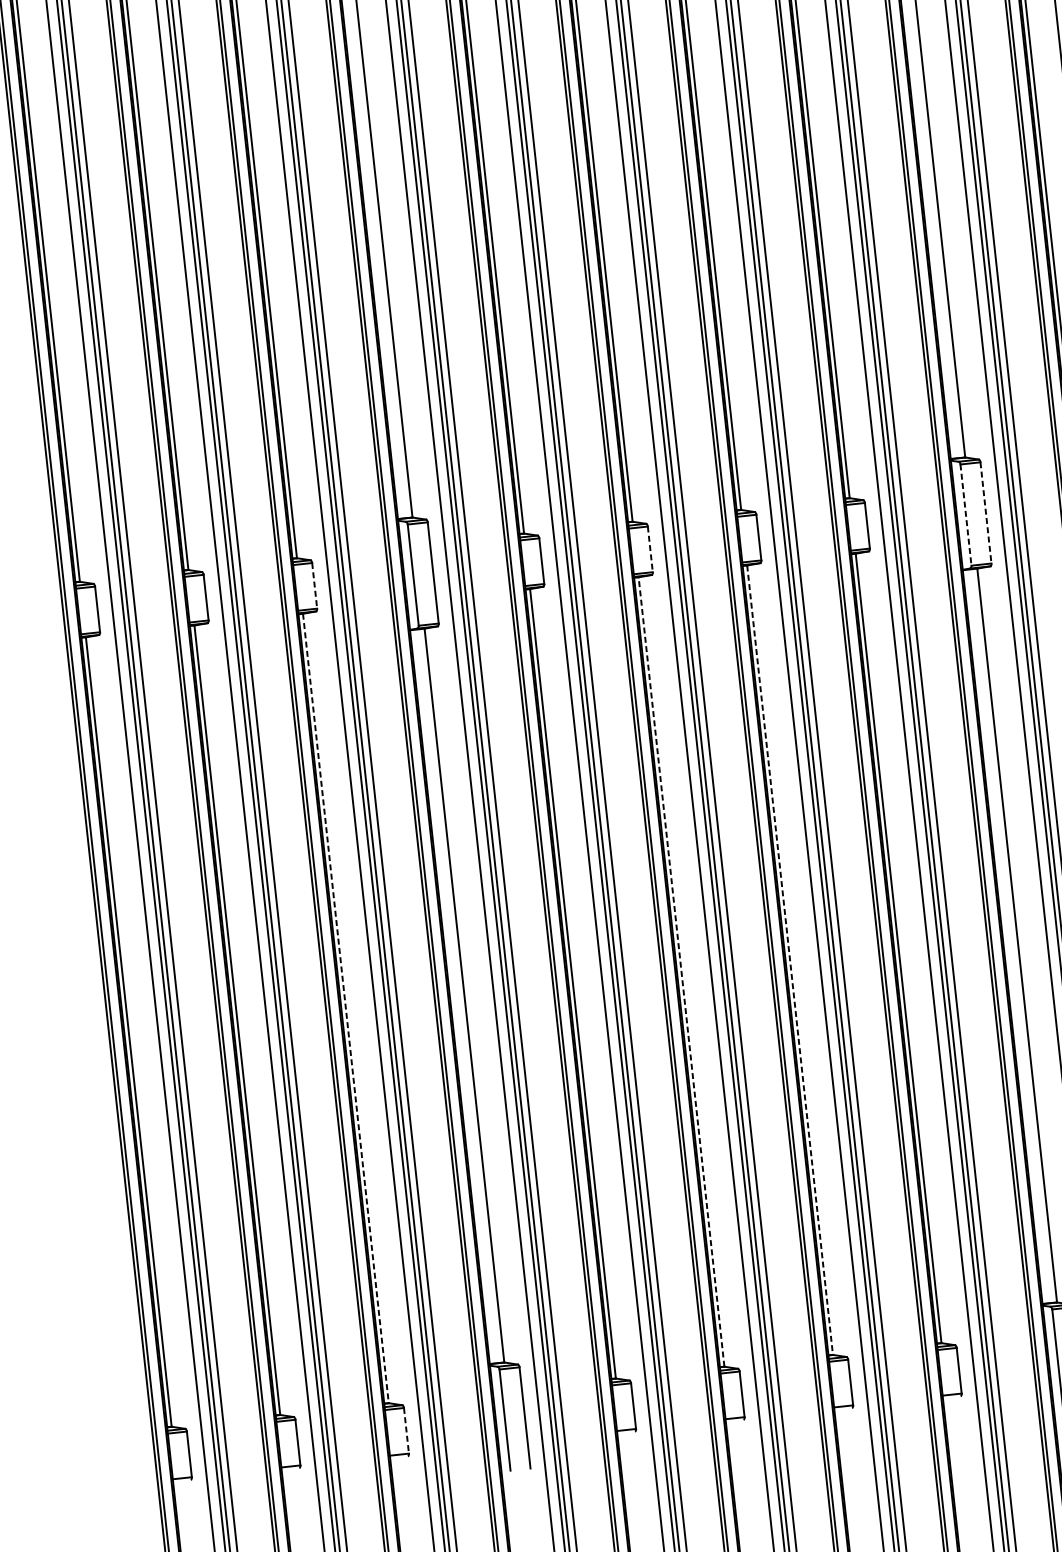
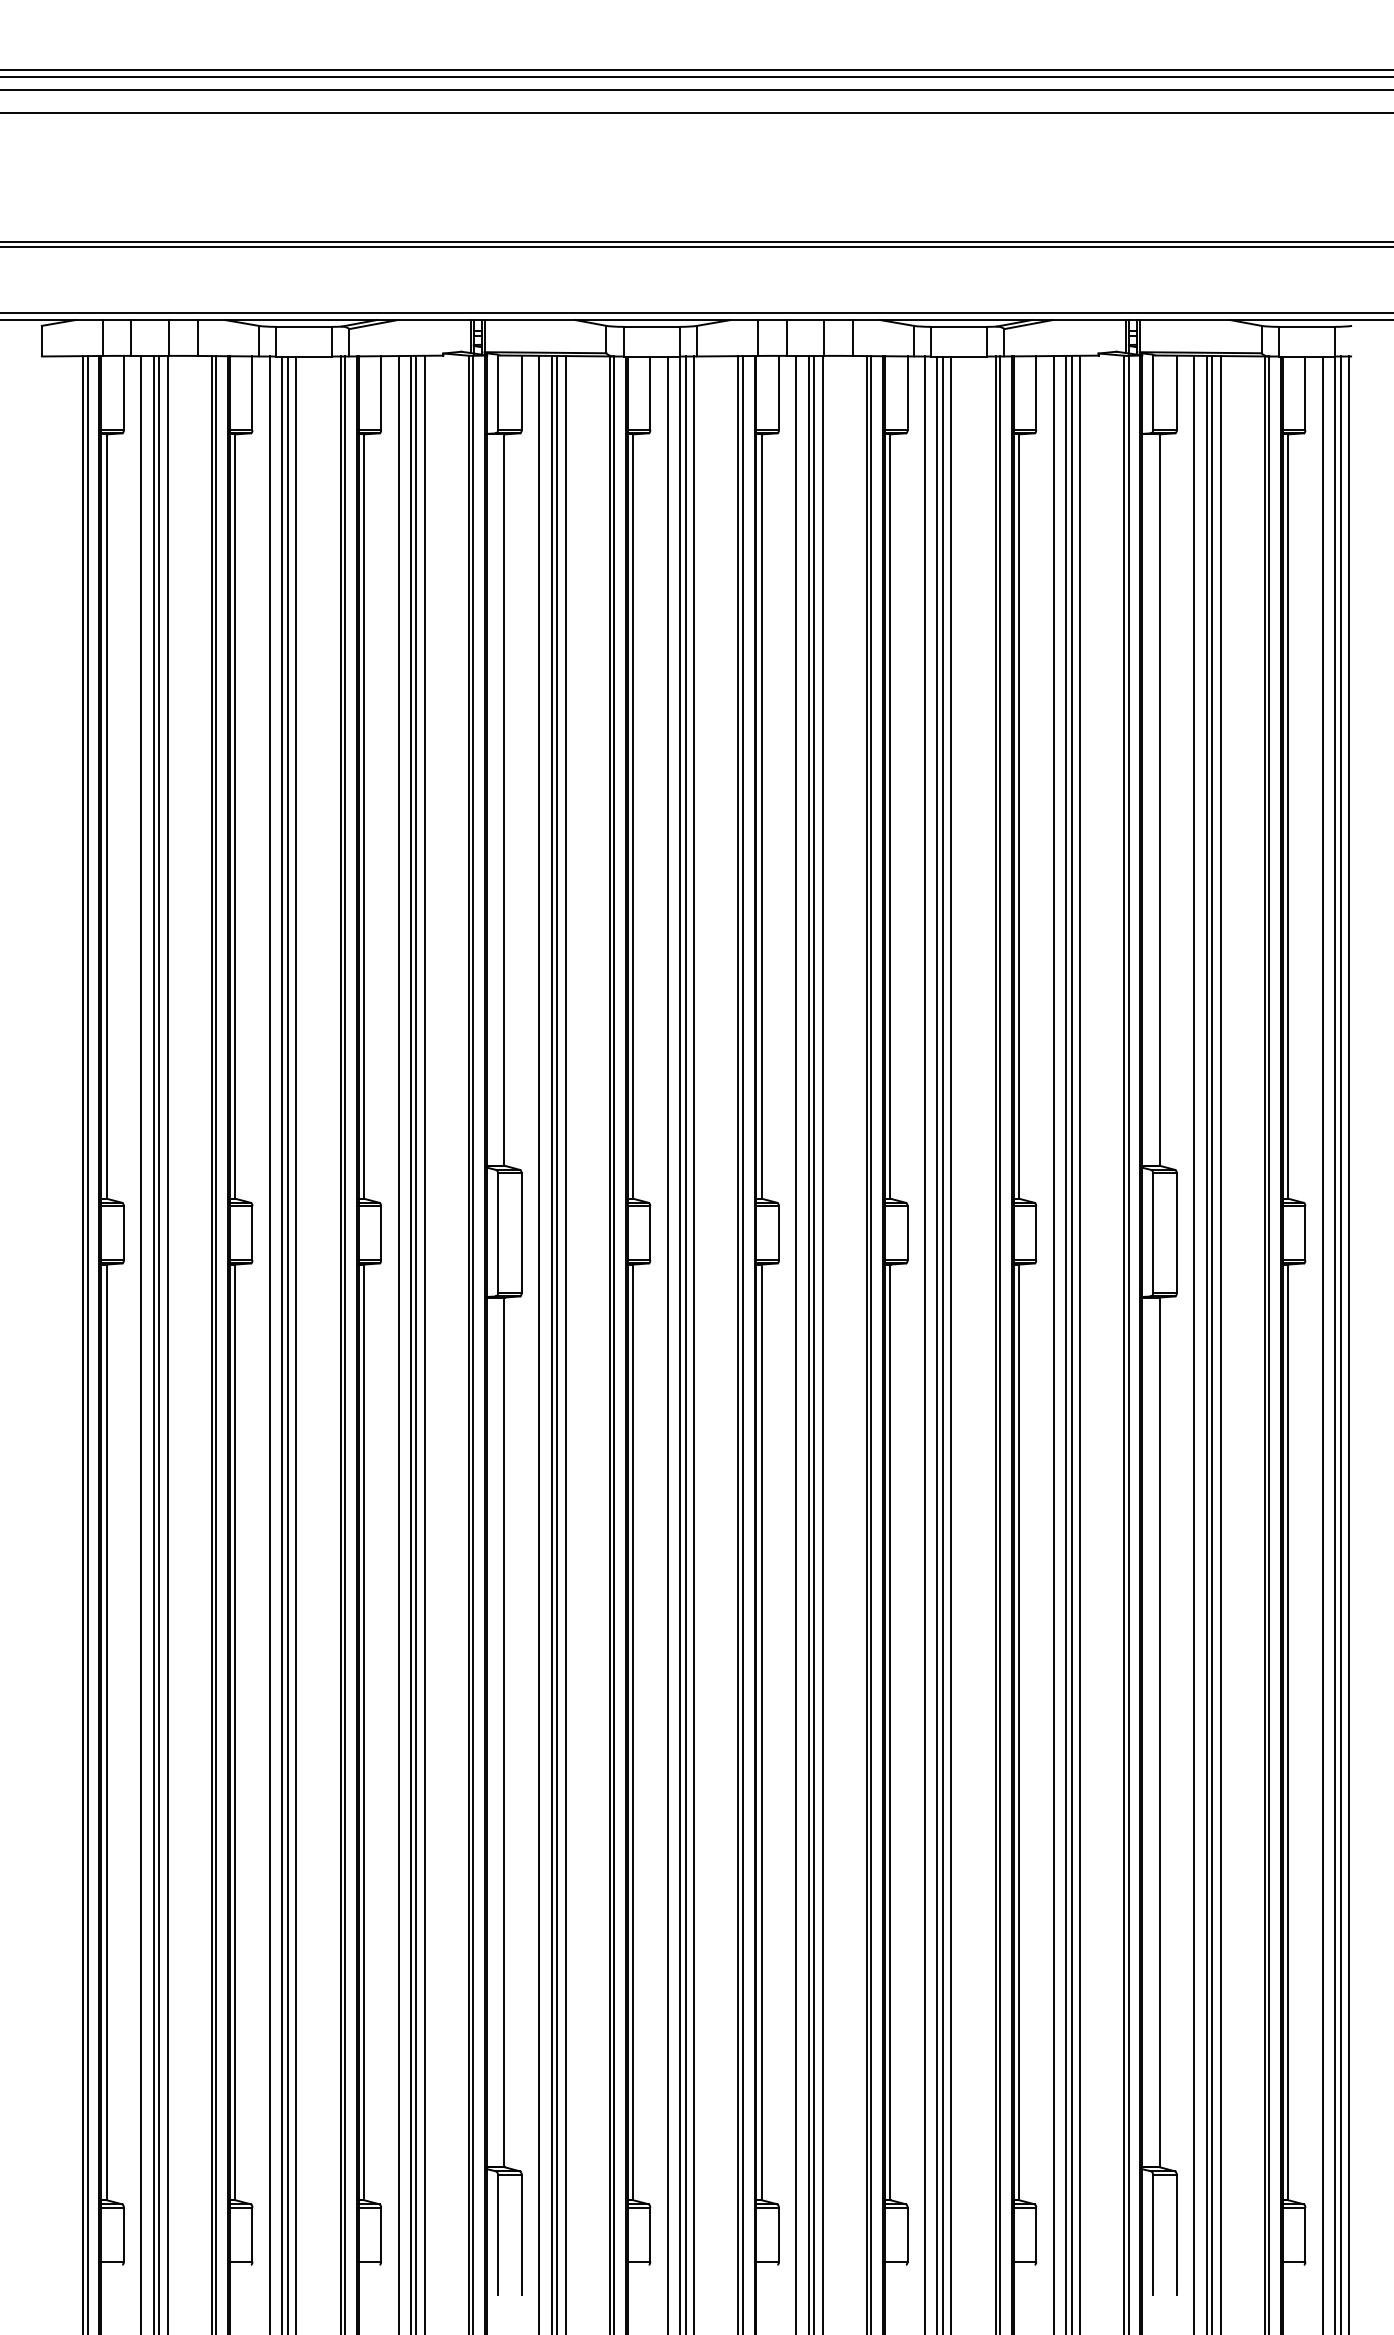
line: (985, 513) -> (1176, 1233), dashed -> solid
line: (966, 515) -> (1153, 1233), dashed -> solid
line: (649, 549) -> (778, 1233), dashed -> solid
line: (315, 585) -> (381, 1233), dashed -> solid
line: (790, 960) -> (890, 1732), dashed -> solid
line: (681, 972) -> (761, 1732), dashed -> solid
line: (345, 1008) -> (363, 1732), dashed -> solid
line: (406, 1431) -> (381, 2235), dashed -> solid

